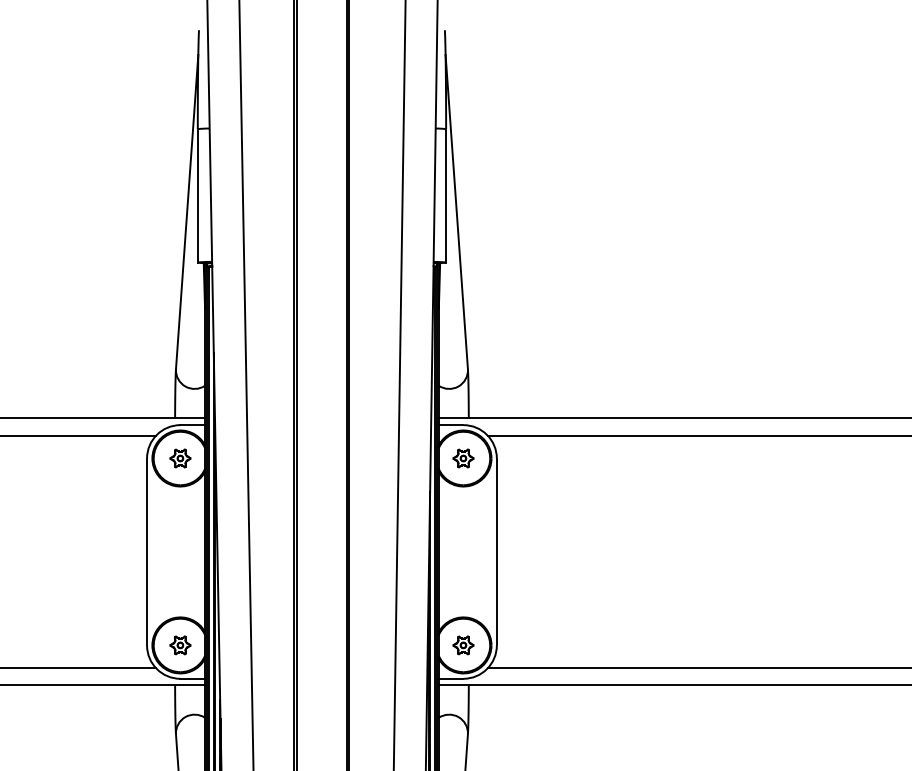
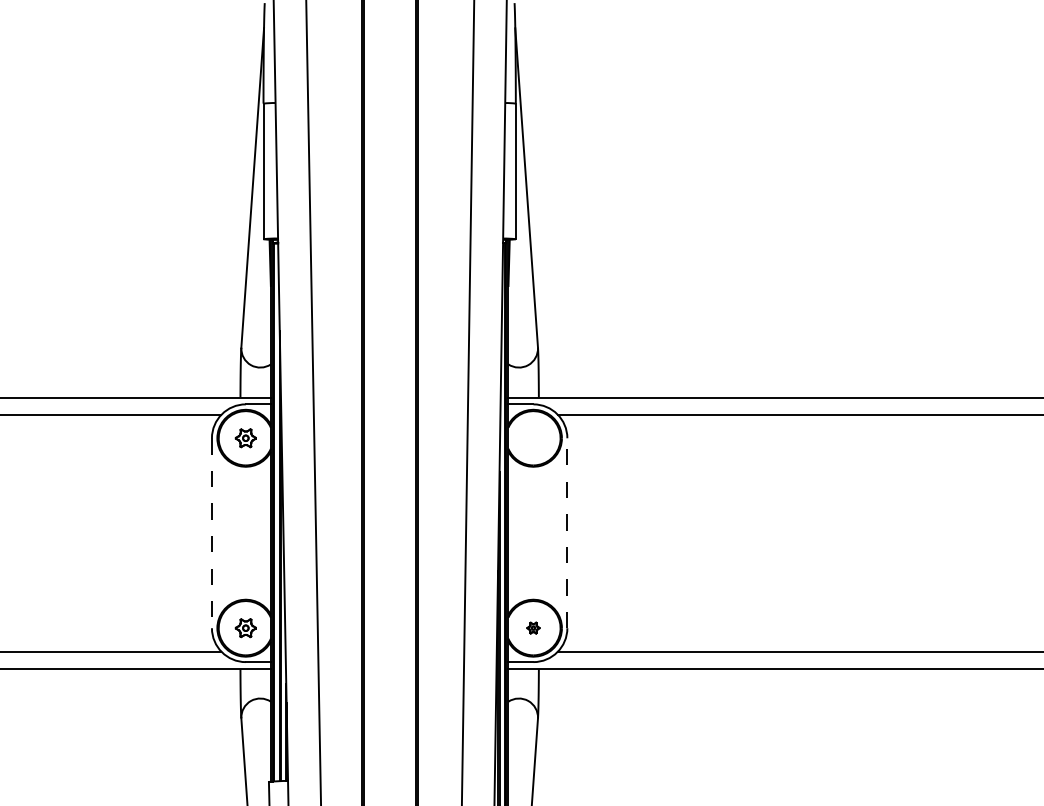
part: (463, 458) -> (533, 438), removed
line: (146, 552) -> (211, 533), solid -> dashed
line: (496, 552) -> (567, 533), solid -> dashed
part: (463, 644) -> (533, 627), size x0.6

